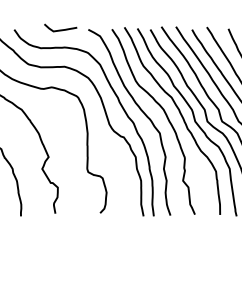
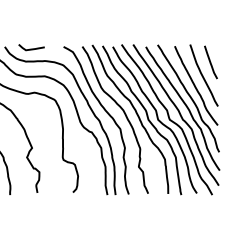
curve: (60, 29) -> (31, 48), moved

